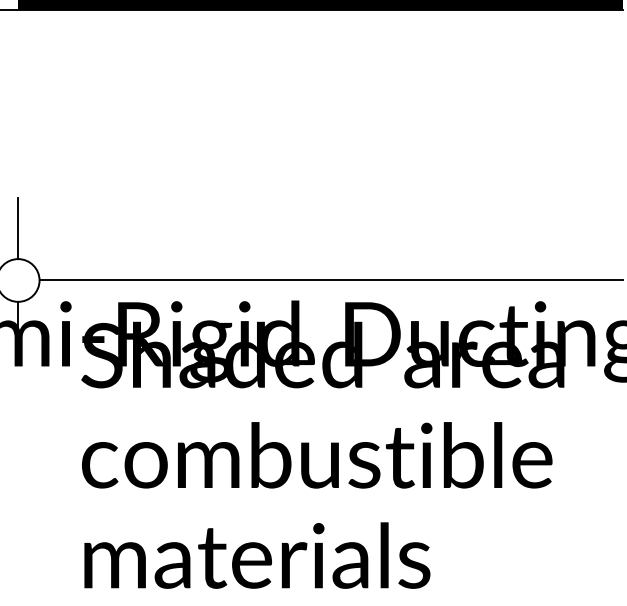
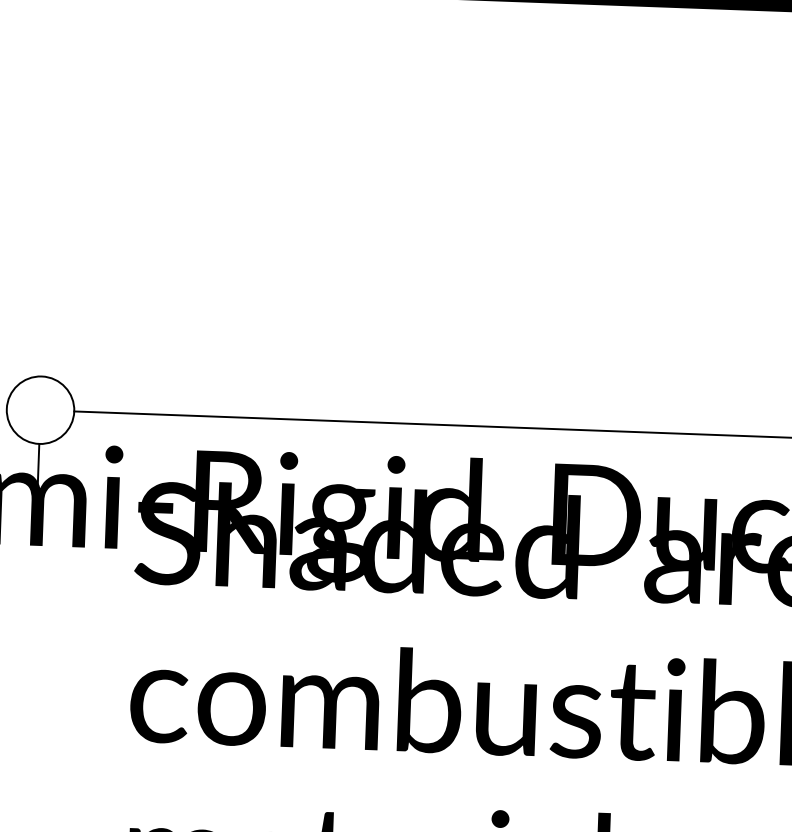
line: (18, 228) -> (44, 328), removed

